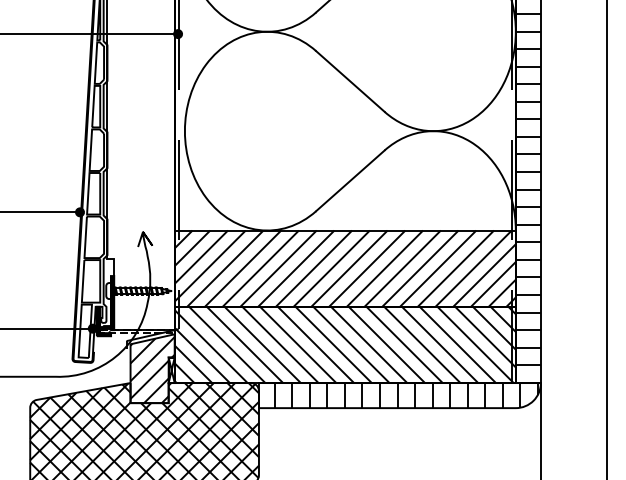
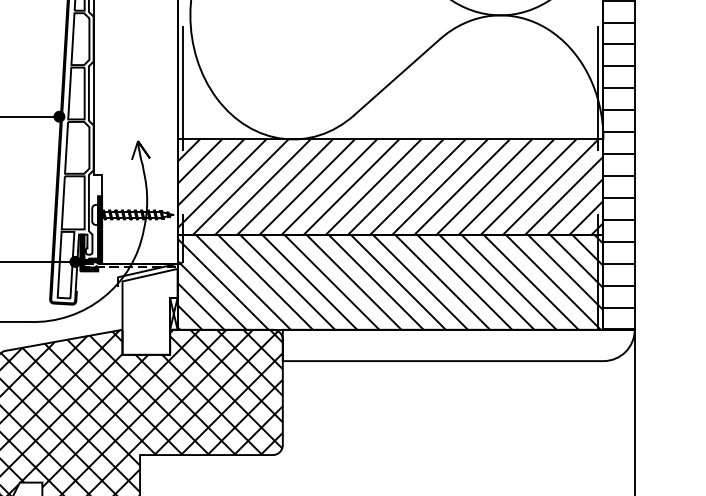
hatch: (152, 370) -> (149, 314), removed
hatch: (406, 395) -> (466, 345), removed

